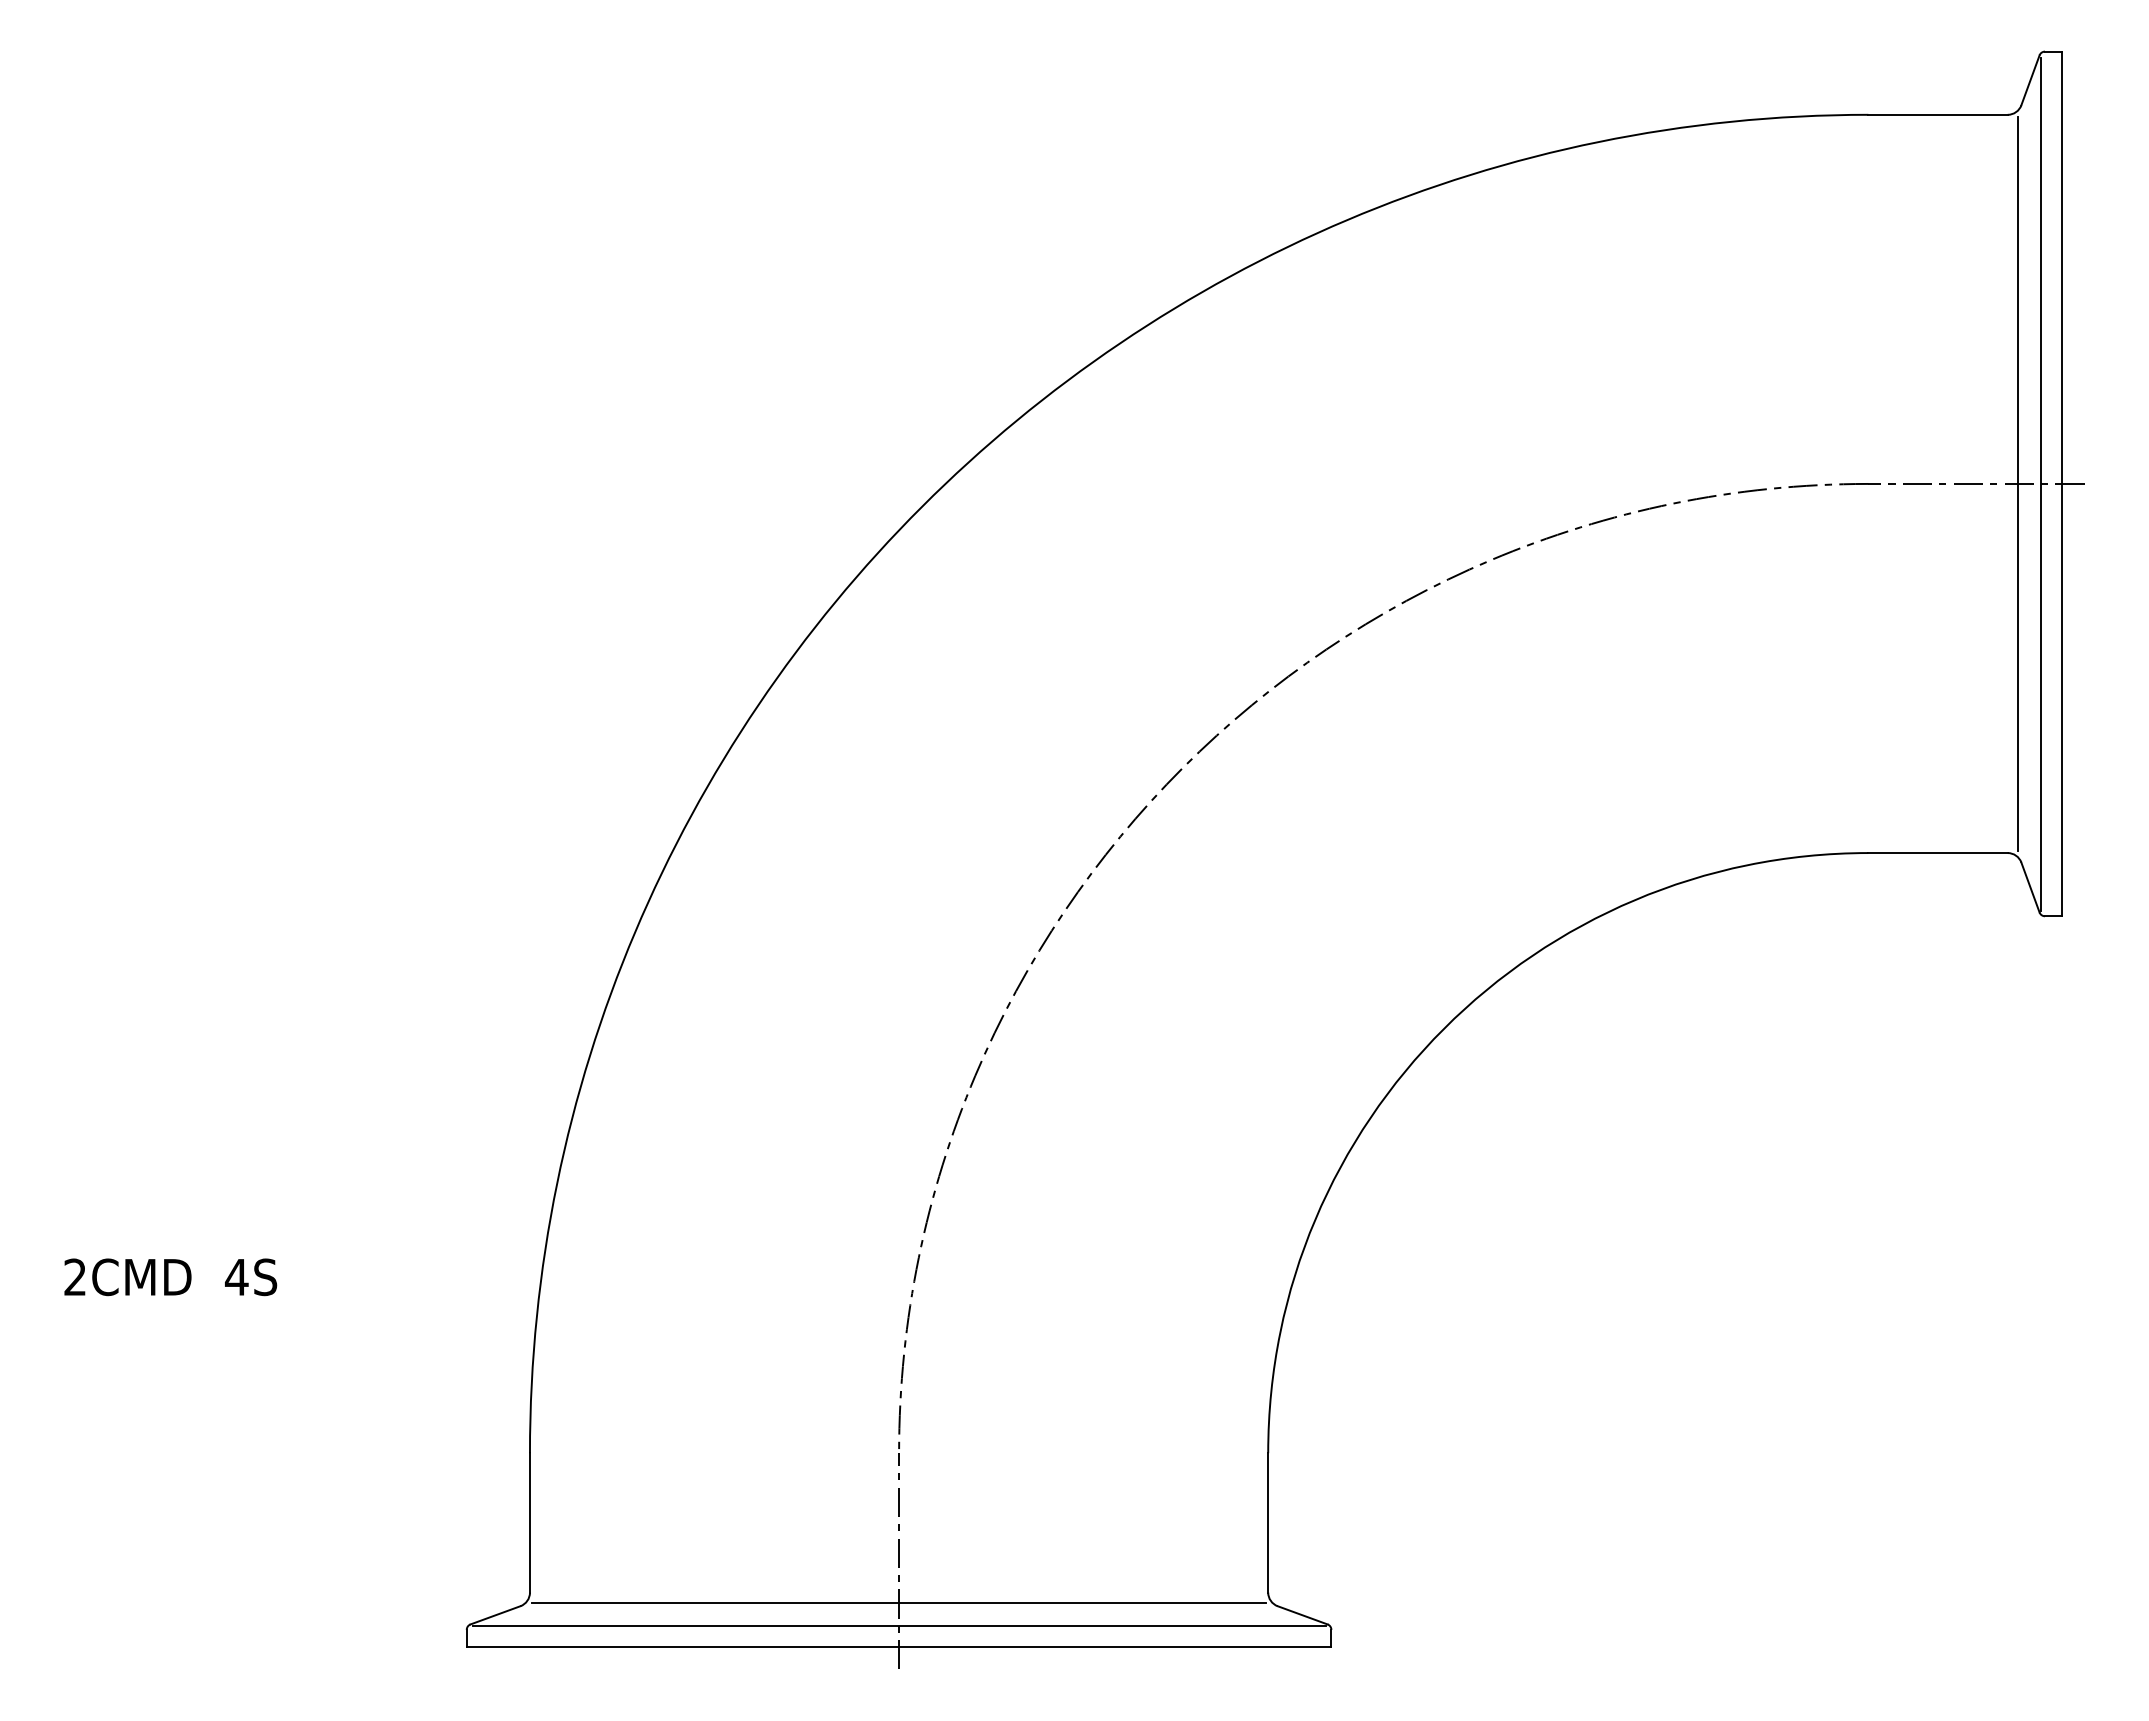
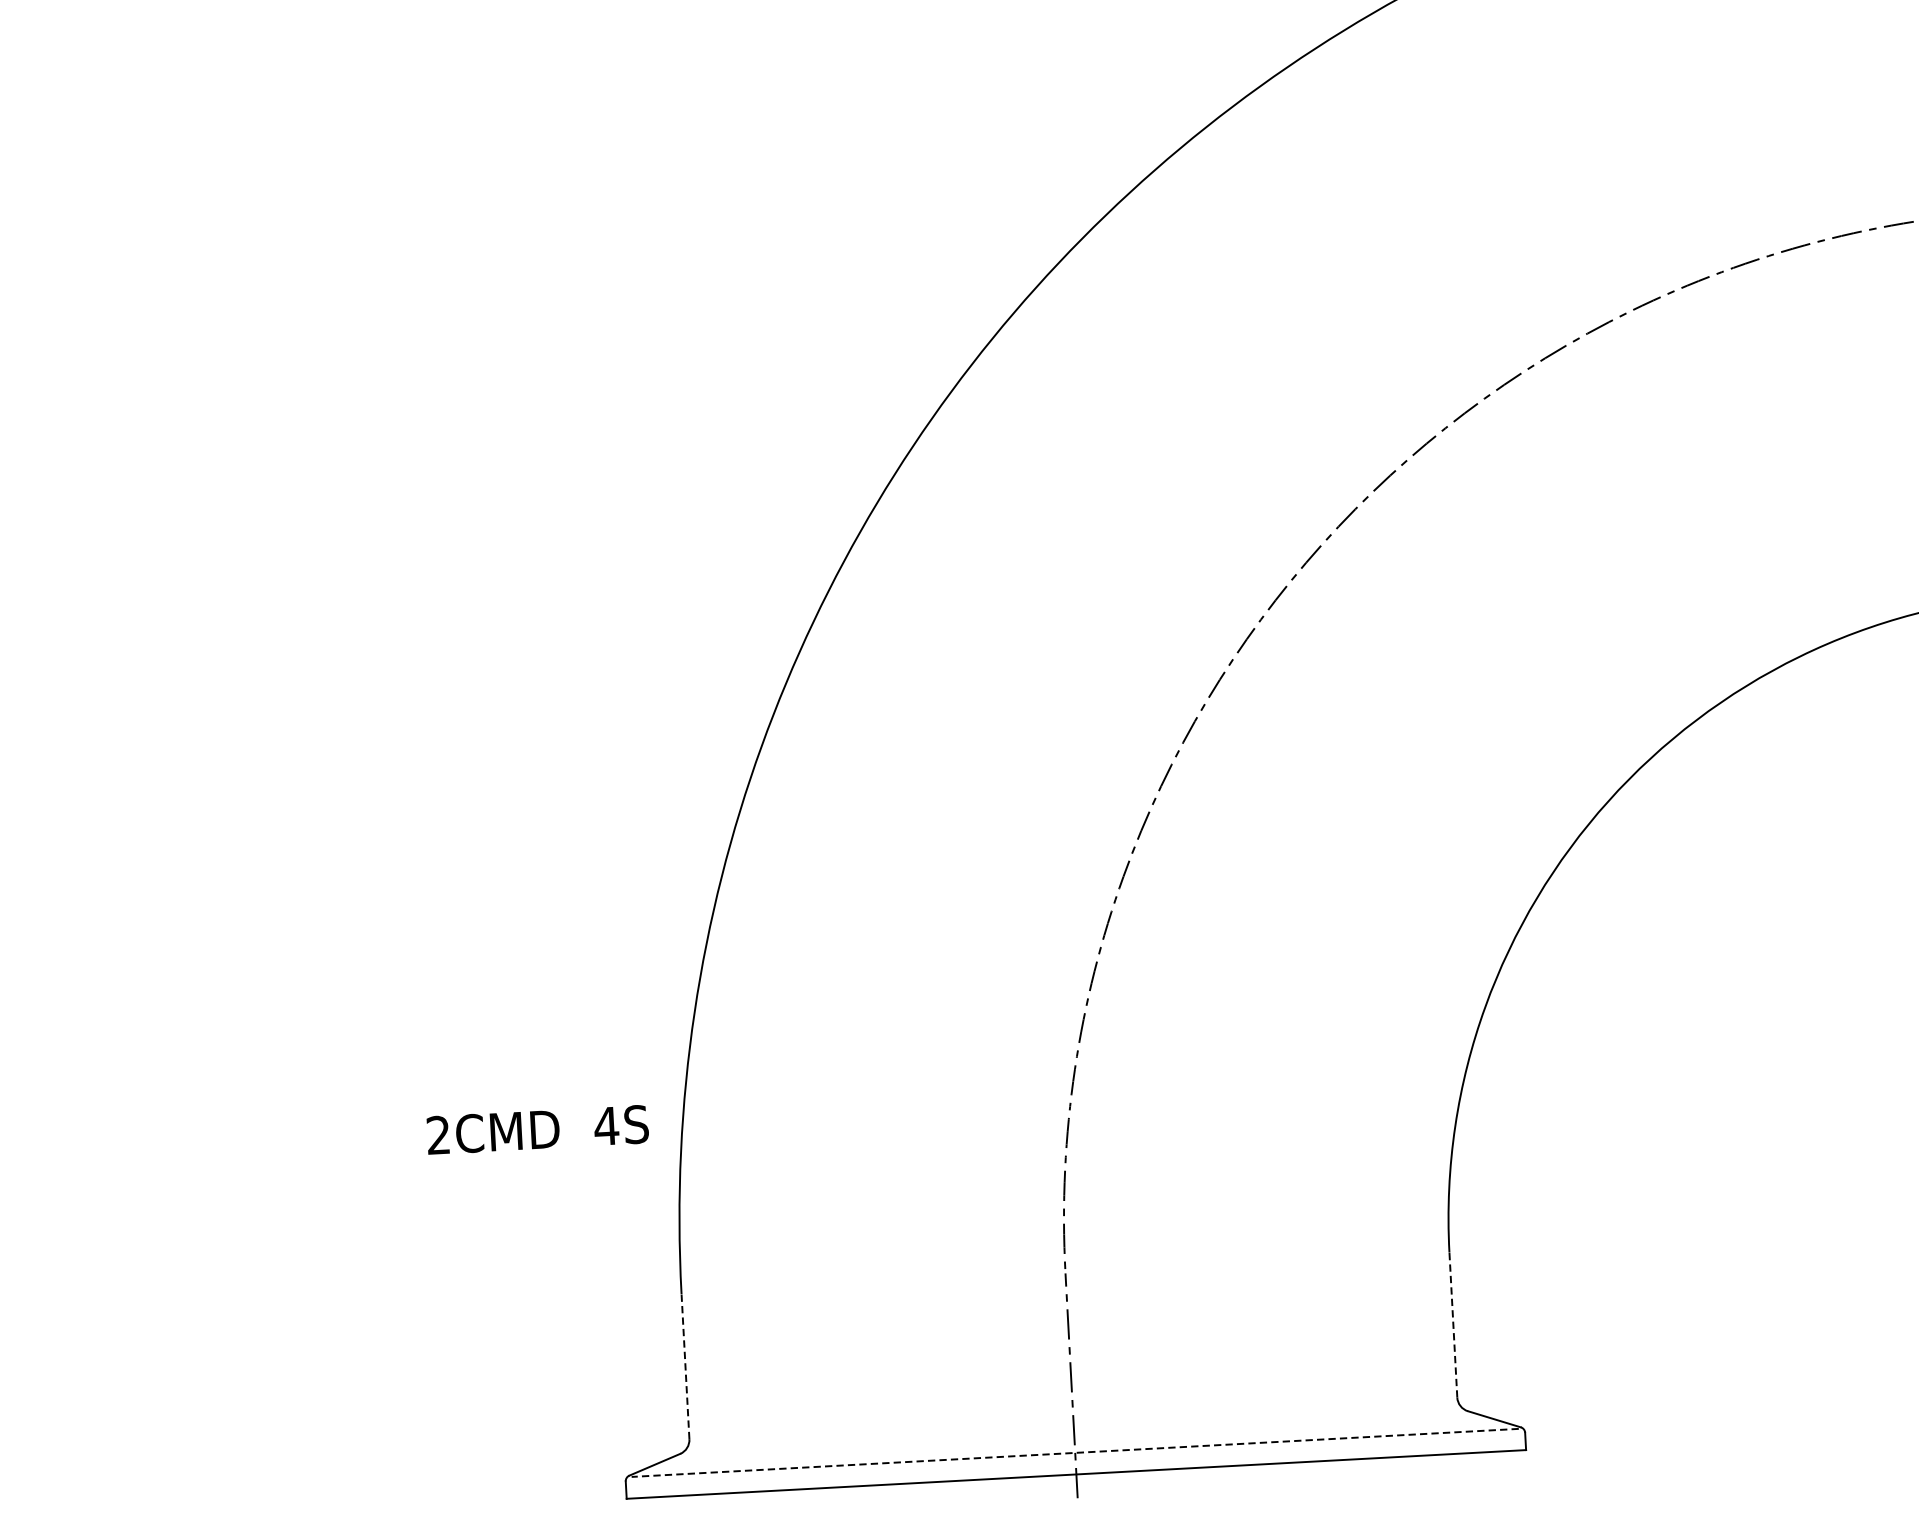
text: (170, 1277) -> (537, 1130), moved
line: (529, 1522) -> (684, 1366), solid -> dashed
line: (1268, 1522) -> (1453, 1324), solid -> dashed
line: (898, 1602) -> (1073, 1428), removed
line: (898, 1625) -> (1074, 1452), solid -> dashed

